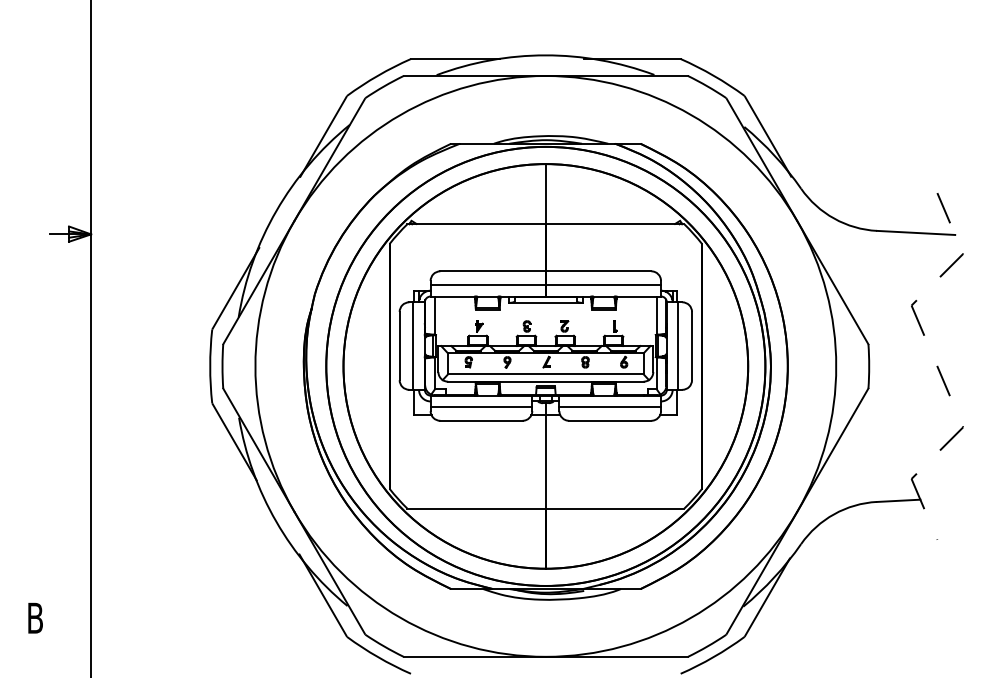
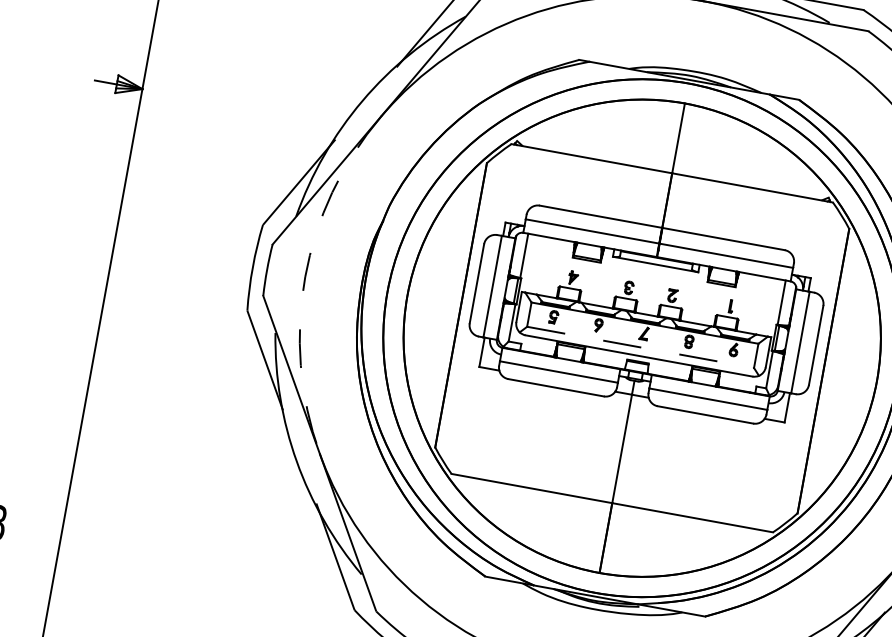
arc: (255, 366) -> (305, 277), solid -> dashed
line: (545, 374) -> (640, 347), solid -> dashed

